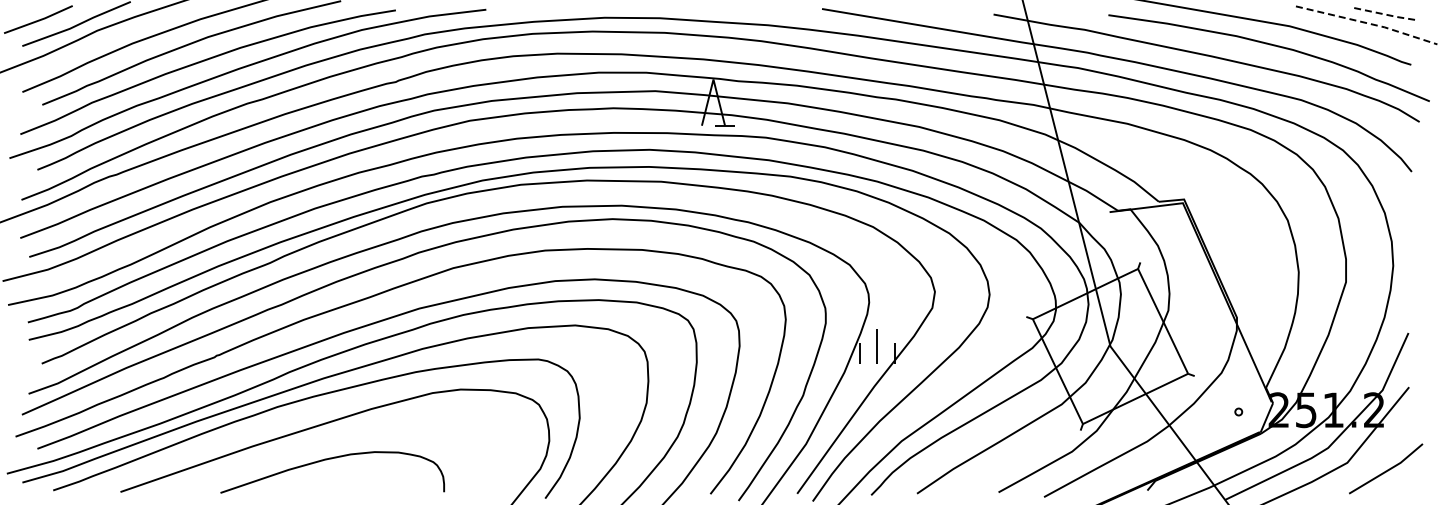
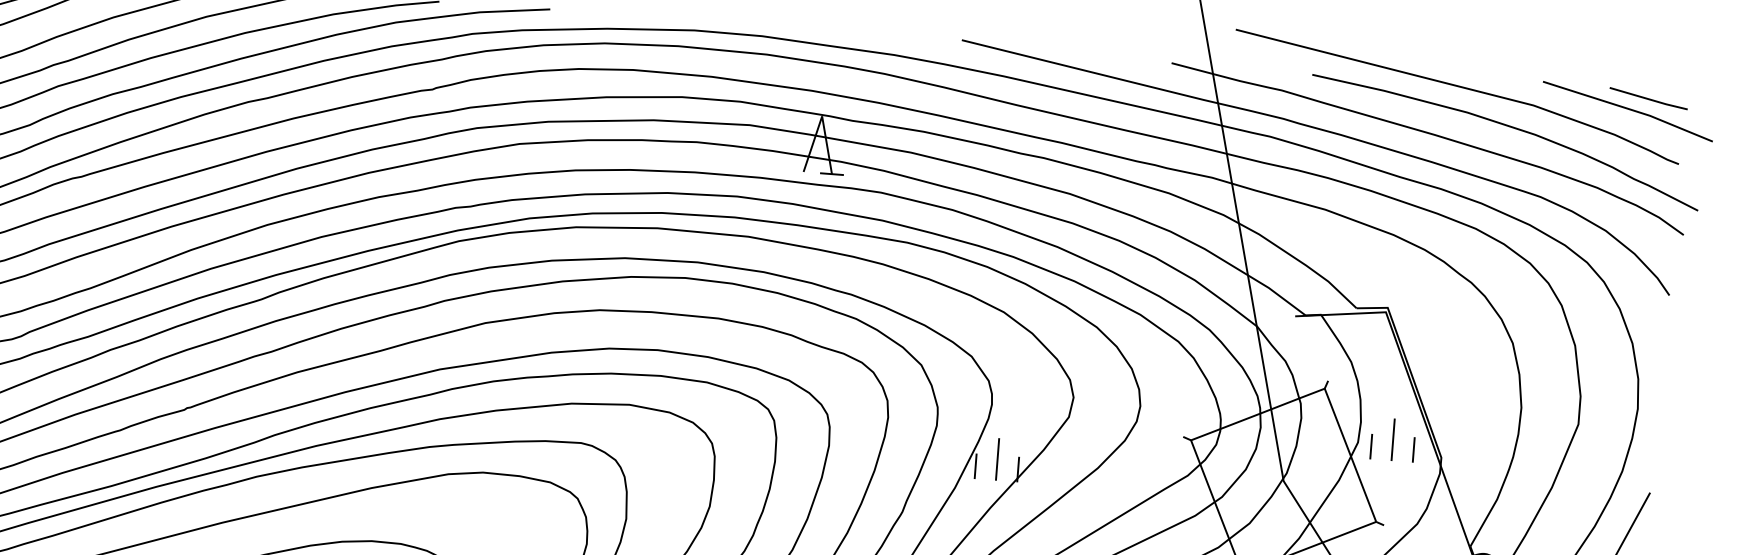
line: (1383, 14) -> (1649, 99), dashed -> solid
line: (1368, 23) -> (1630, 109), dashed -> solid
part: (1196, 306) -> (1392, 440), added

